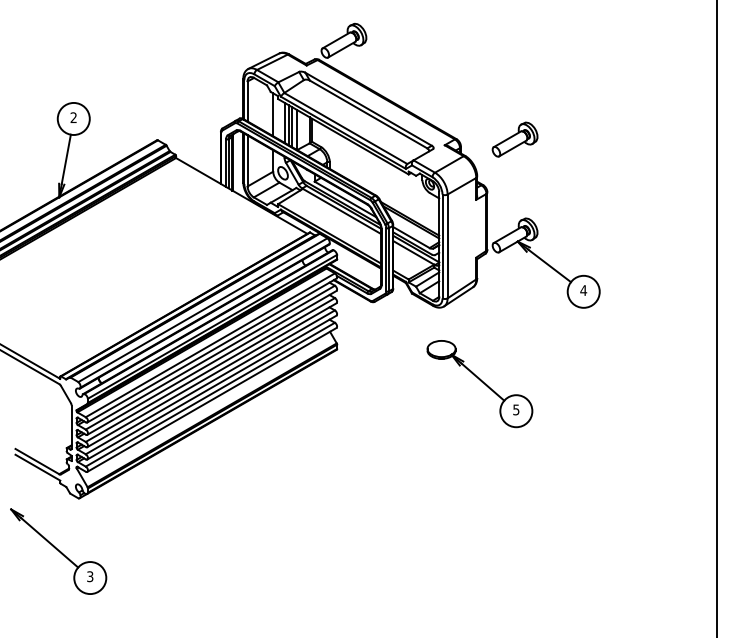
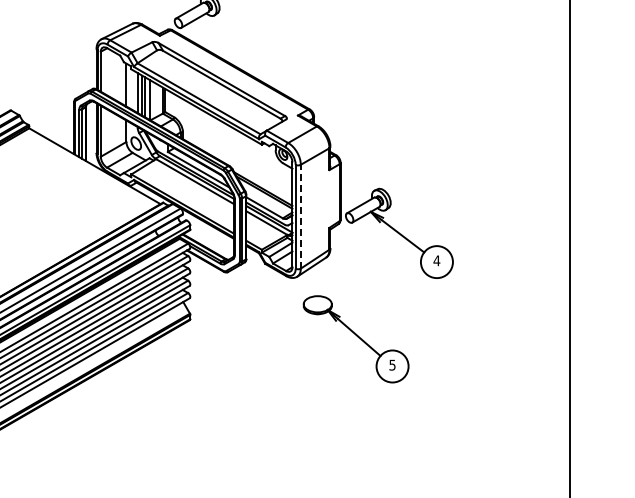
part: (514, 139) -> (367, 109), removed
line: (447, 246) -> (300, 216), solid -> dashed
part: (479, 384) -> (355, 339), moved

